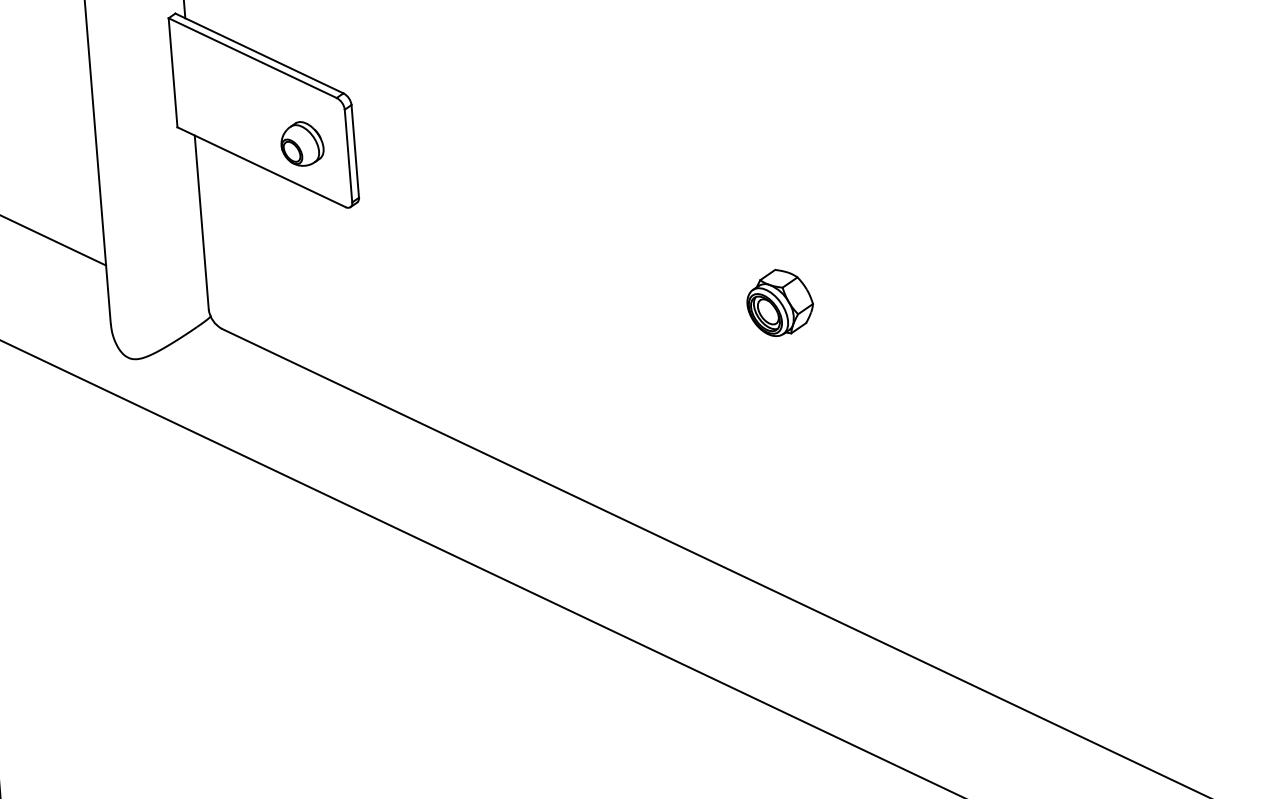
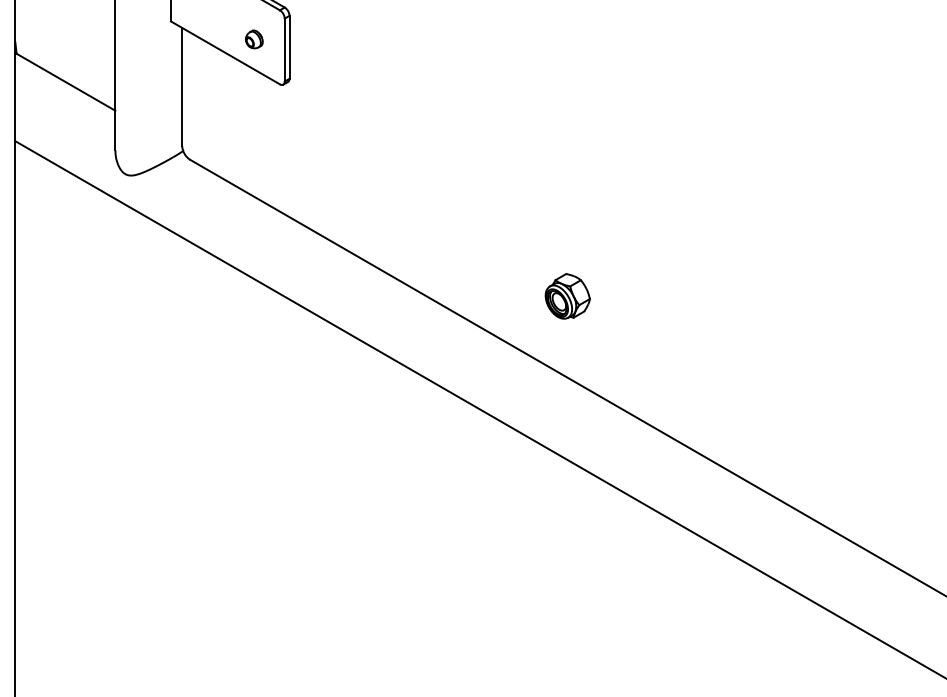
part: (302, 144) -> (254, 39), size x0.6
part: (779, 302) -> (567, 296), moved

